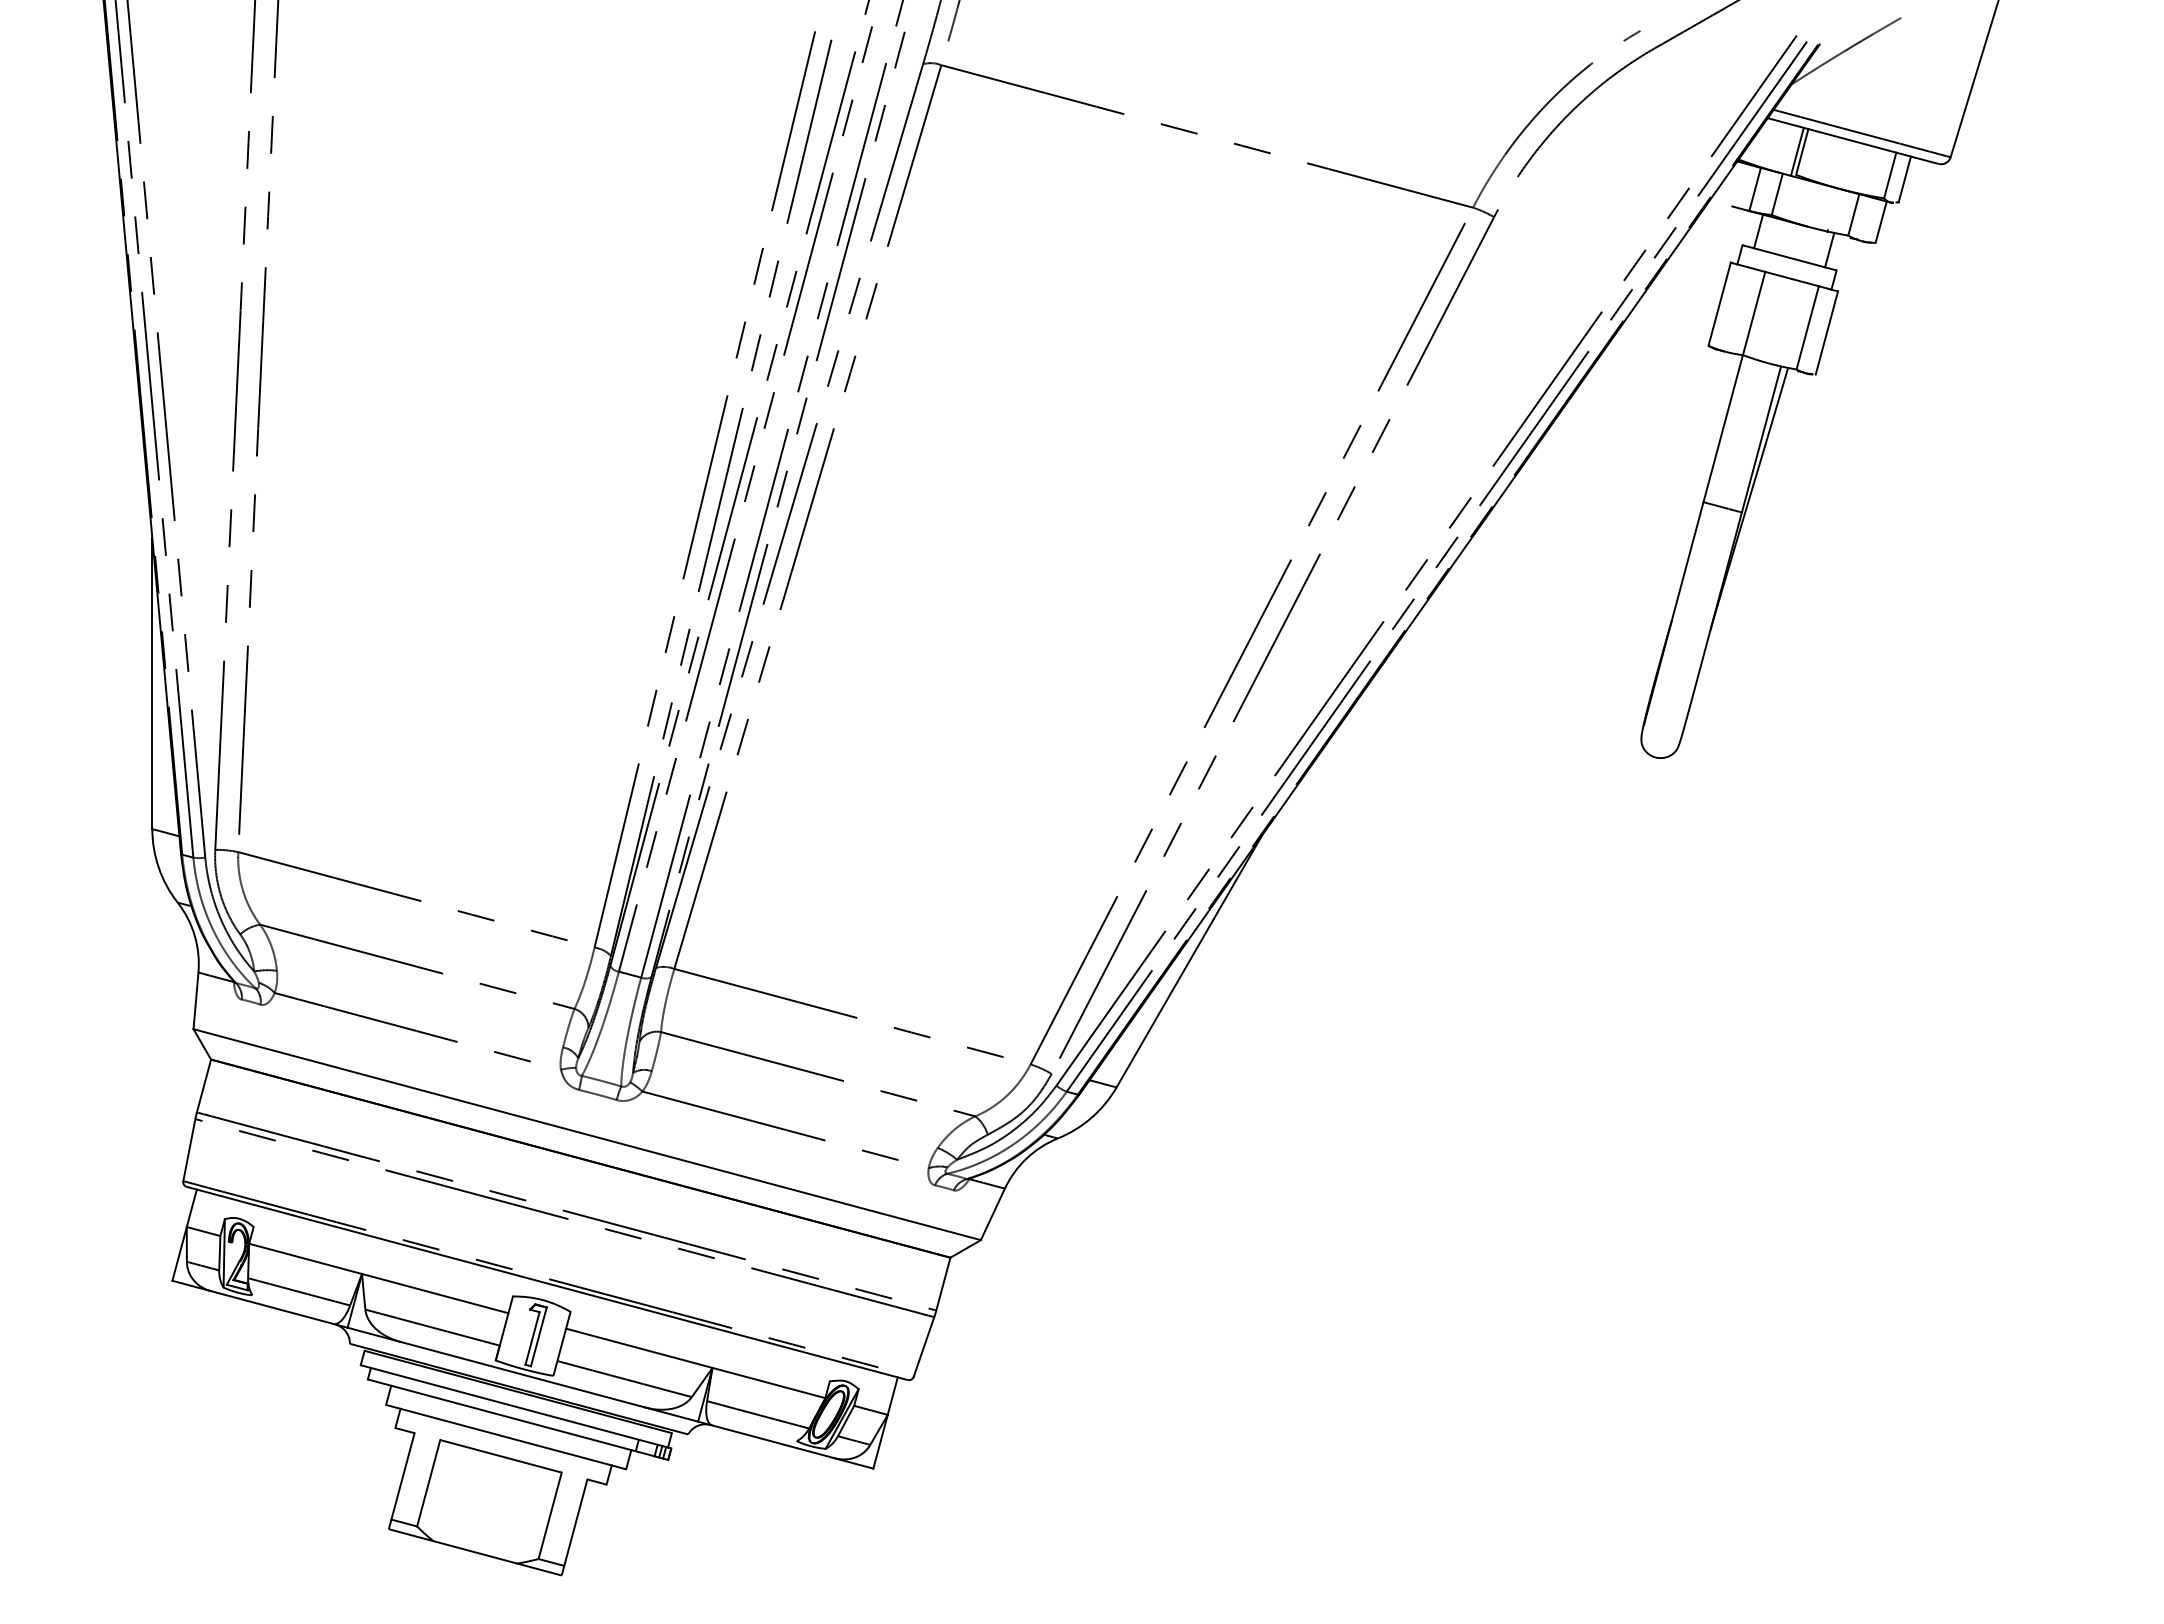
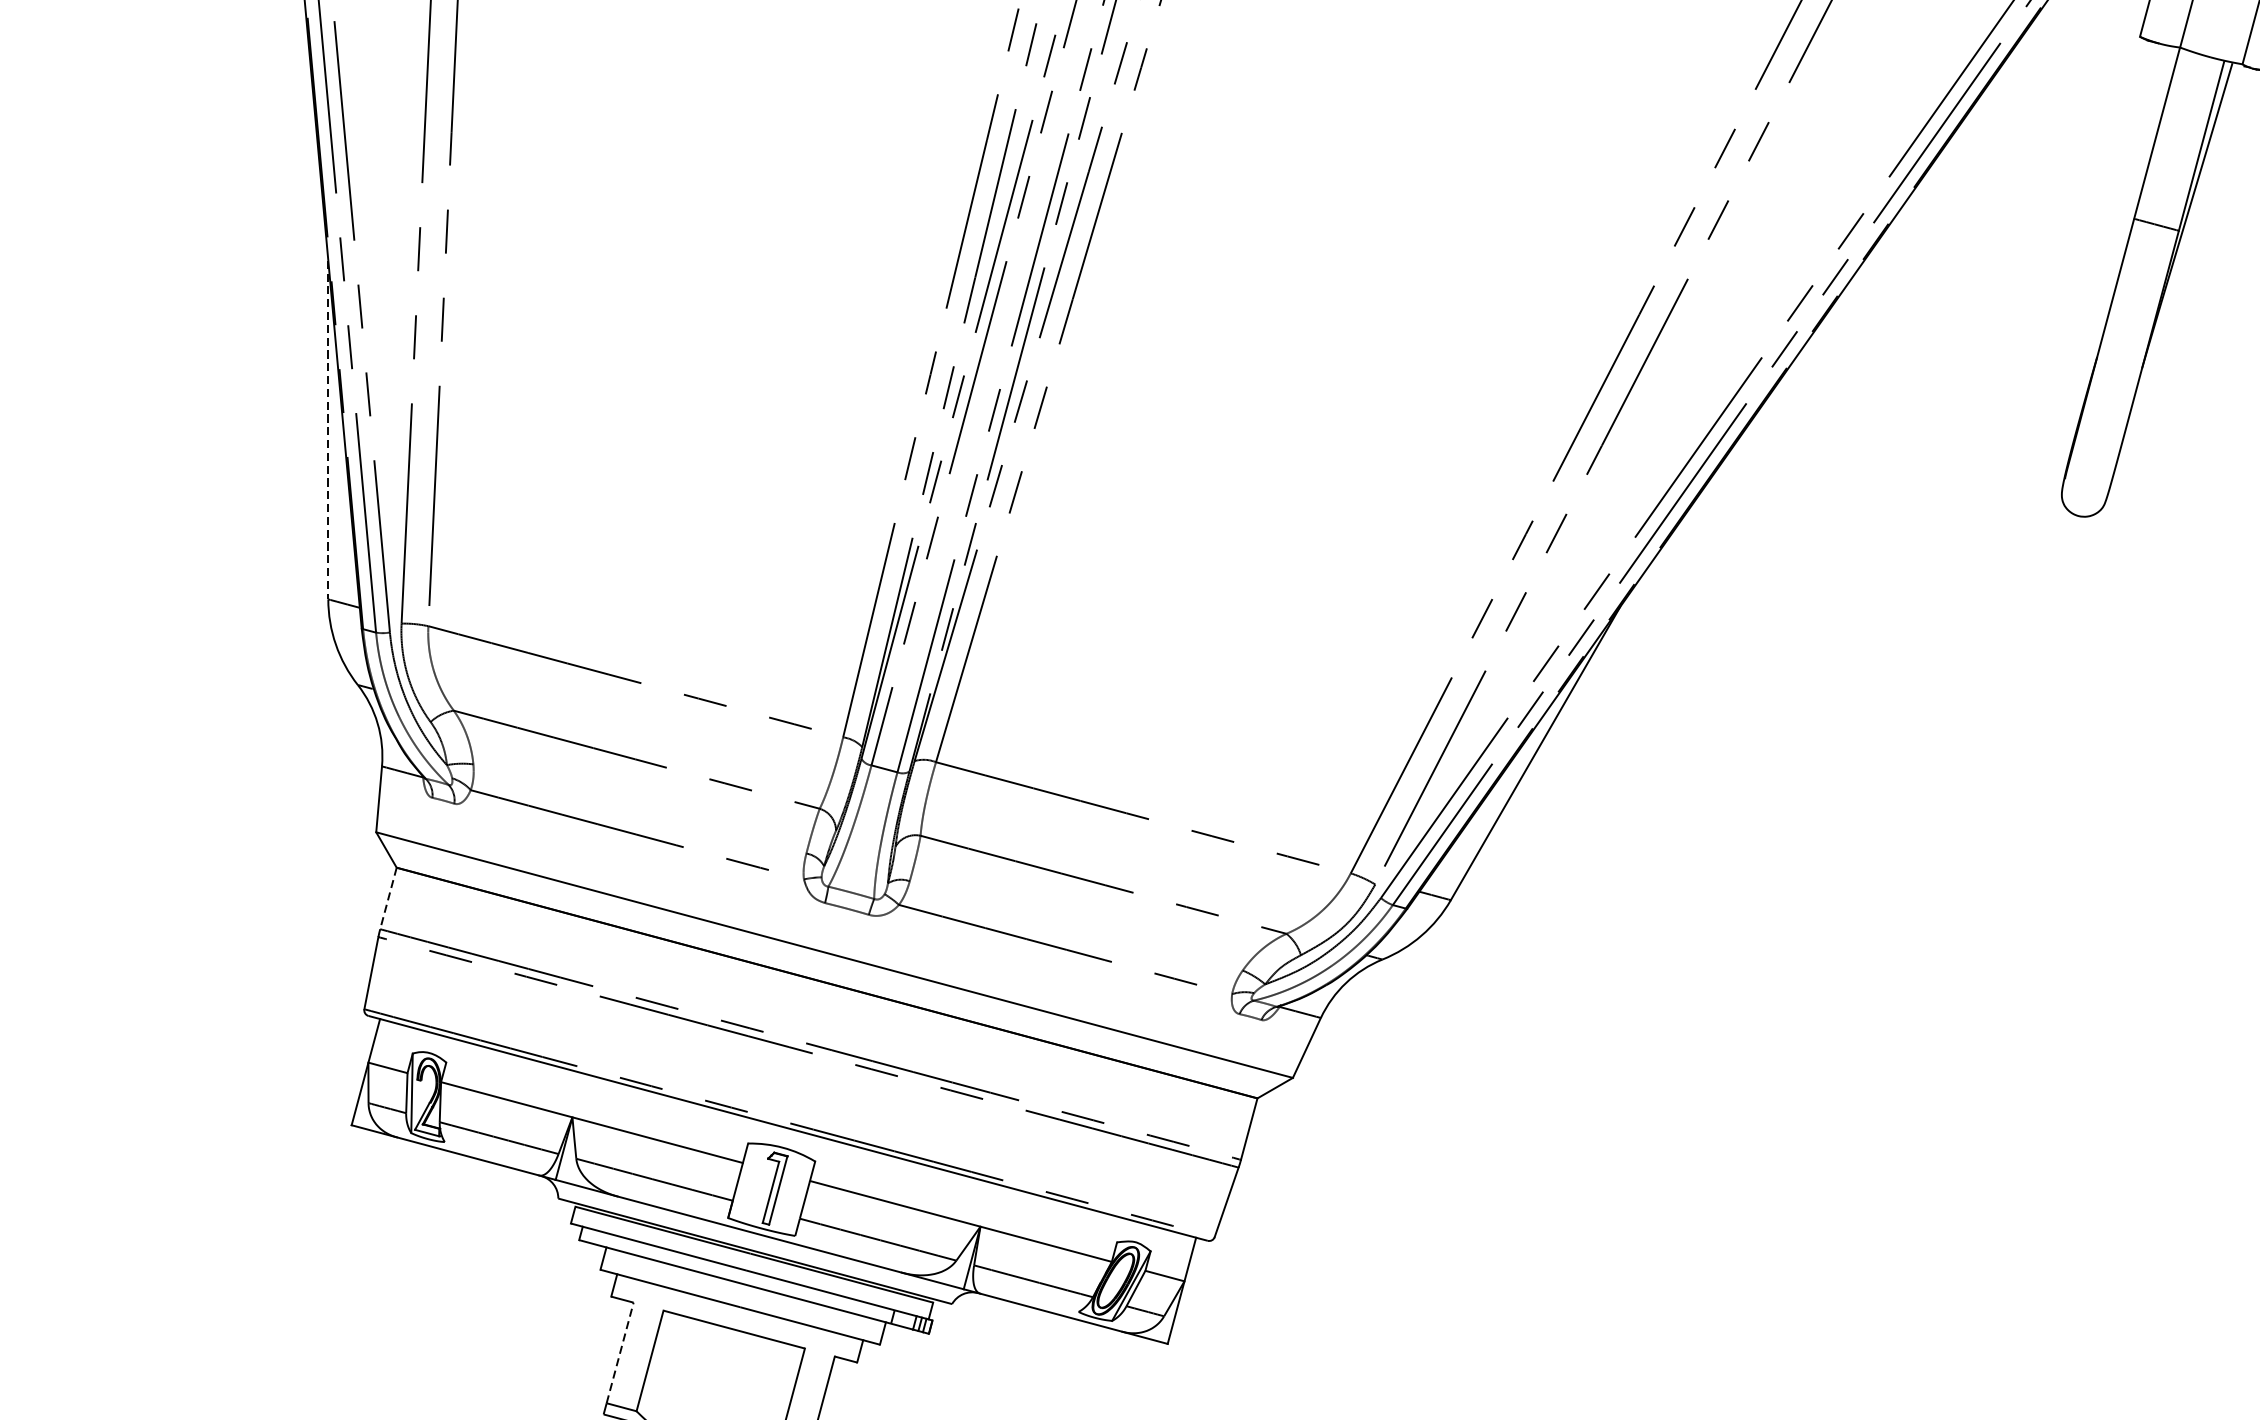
line: (152, 684) -> (328, 431), solid -> dashed
line: (203, 1086) -> (387, 899), solid -> dashed
line: (403, 1476) -> (620, 1353), solid -> dashed

